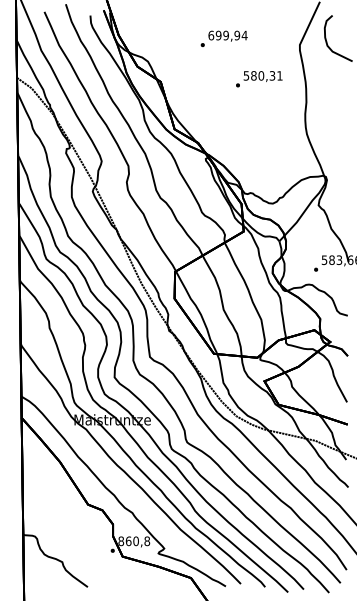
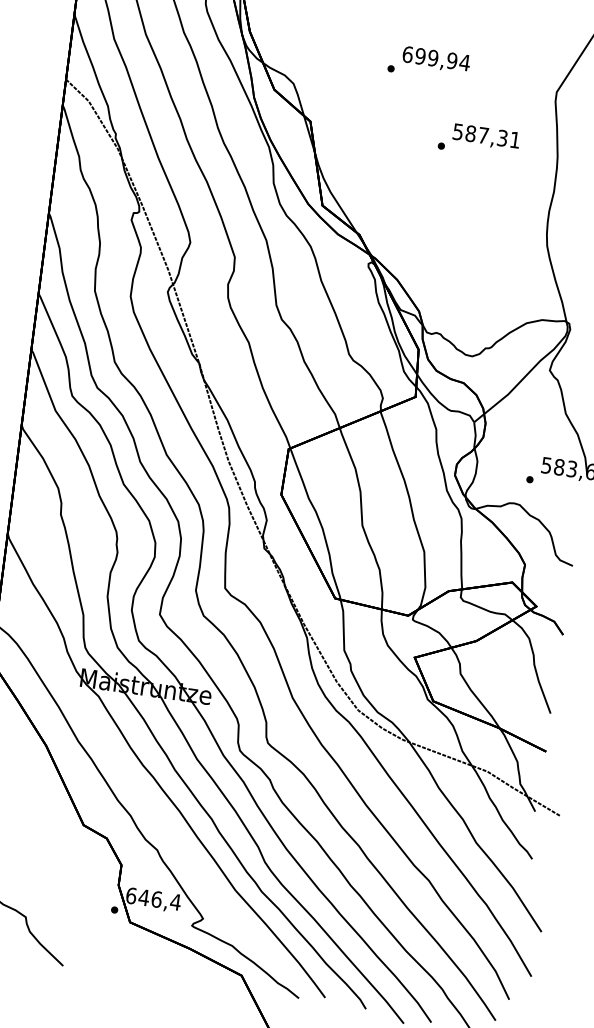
text: (261, 75) -> (483, 134), 580,31 -> 587,31
text: (134, 541) -> (153, 899), 860,8 -> 646,4

